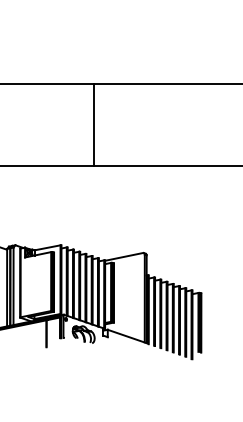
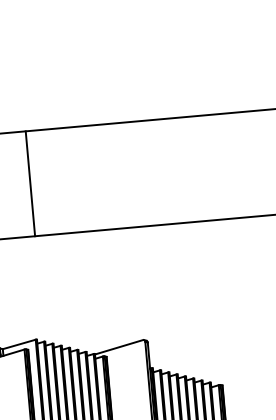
line: (94, 124) -> (30, 183), moved

